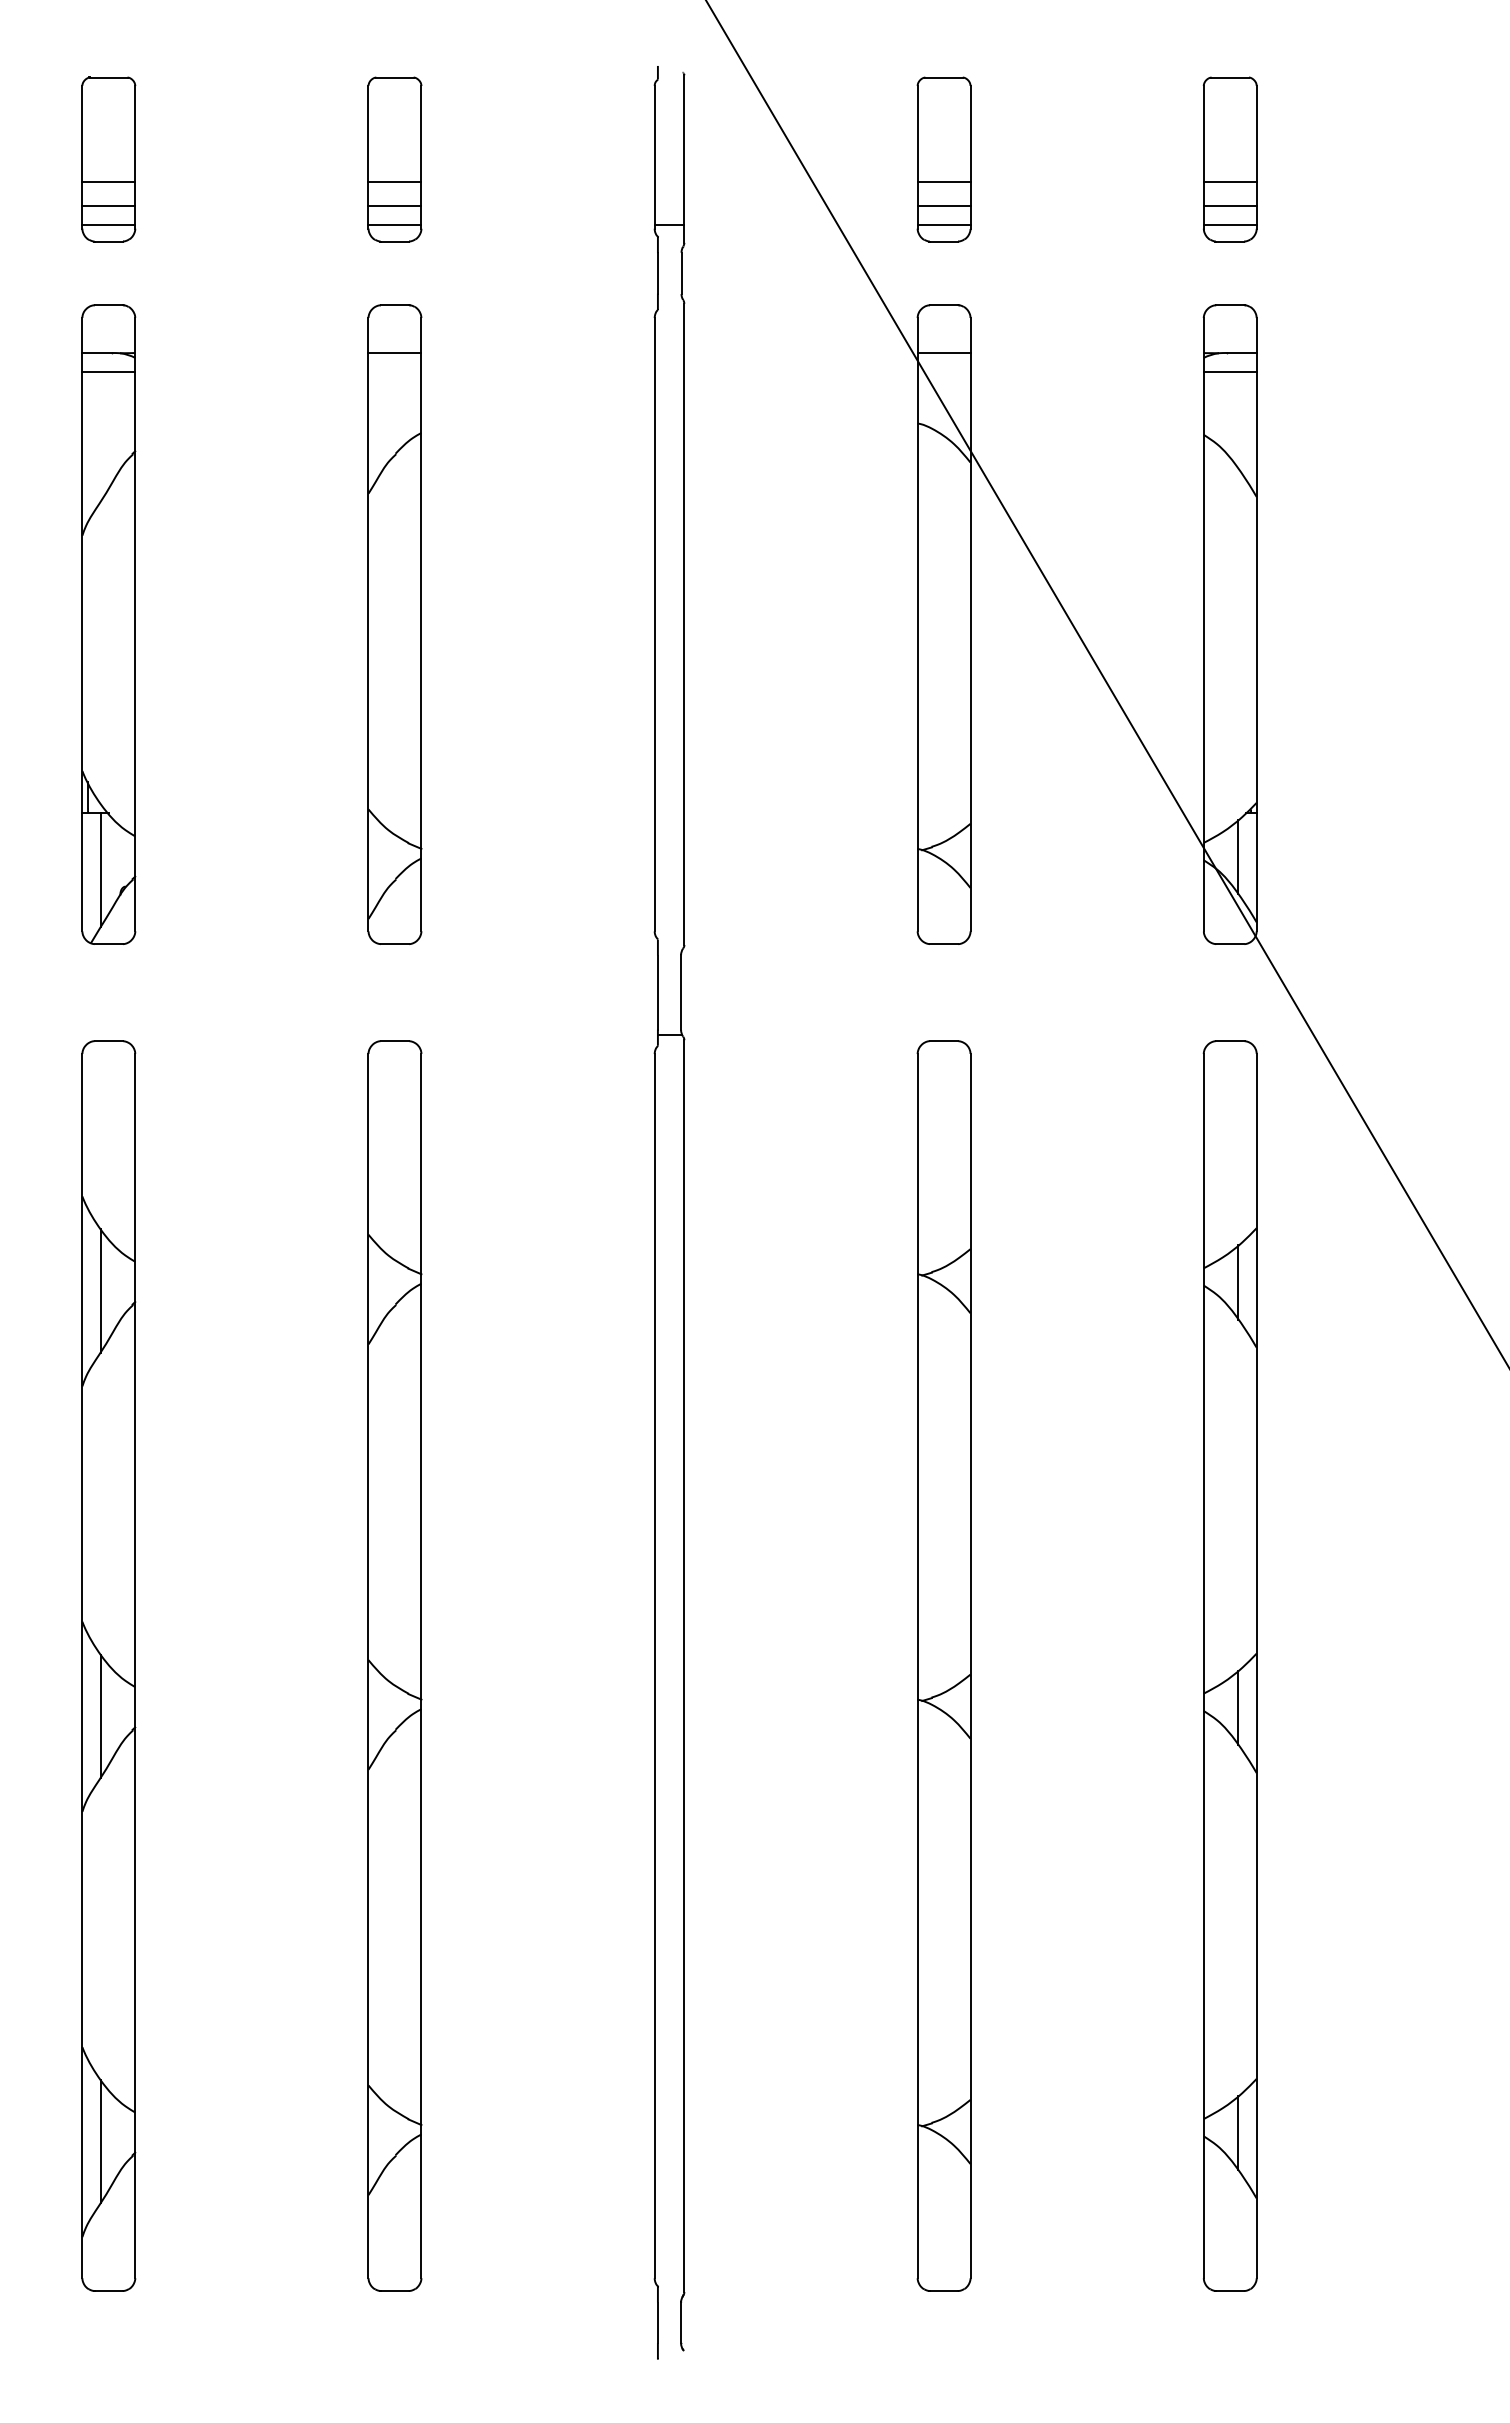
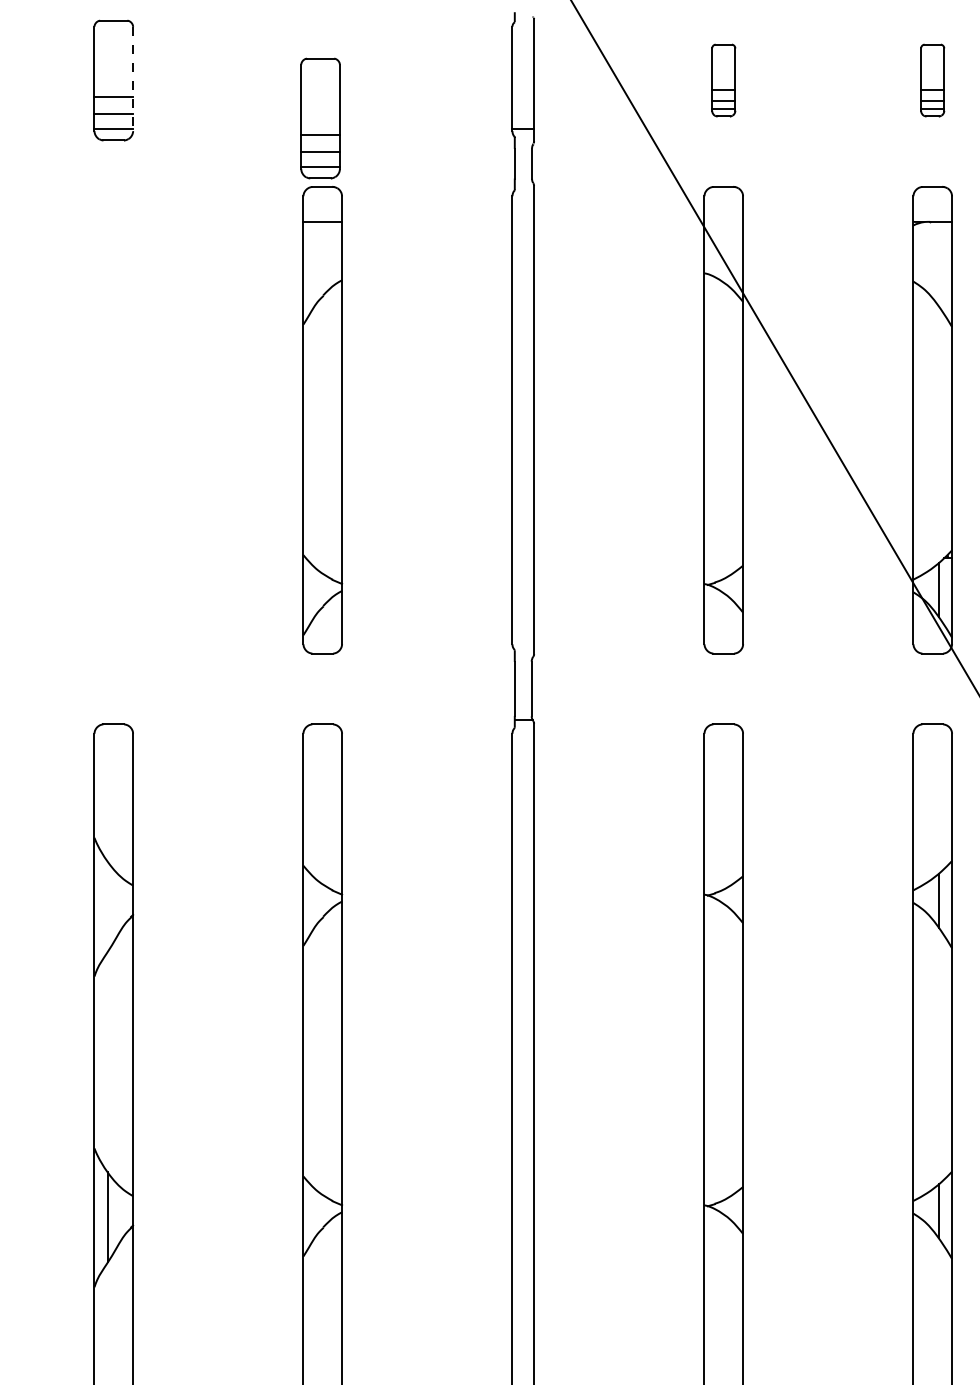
line: (135, 157) -> (133, 79), solid -> dashed
part: (394, 159) -> (320, 118), moved
part: (943, 159) -> (723, 80), size x0.6
part: (1229, 159) -> (932, 80), size x0.6
line: (943, 353) -> (723, 222), removed
line: (1229, 372) -> (932, 236), removed
part: (108, 624) -> (113, 420), removed
line: (100, 1290) -> (107, 906), removed

